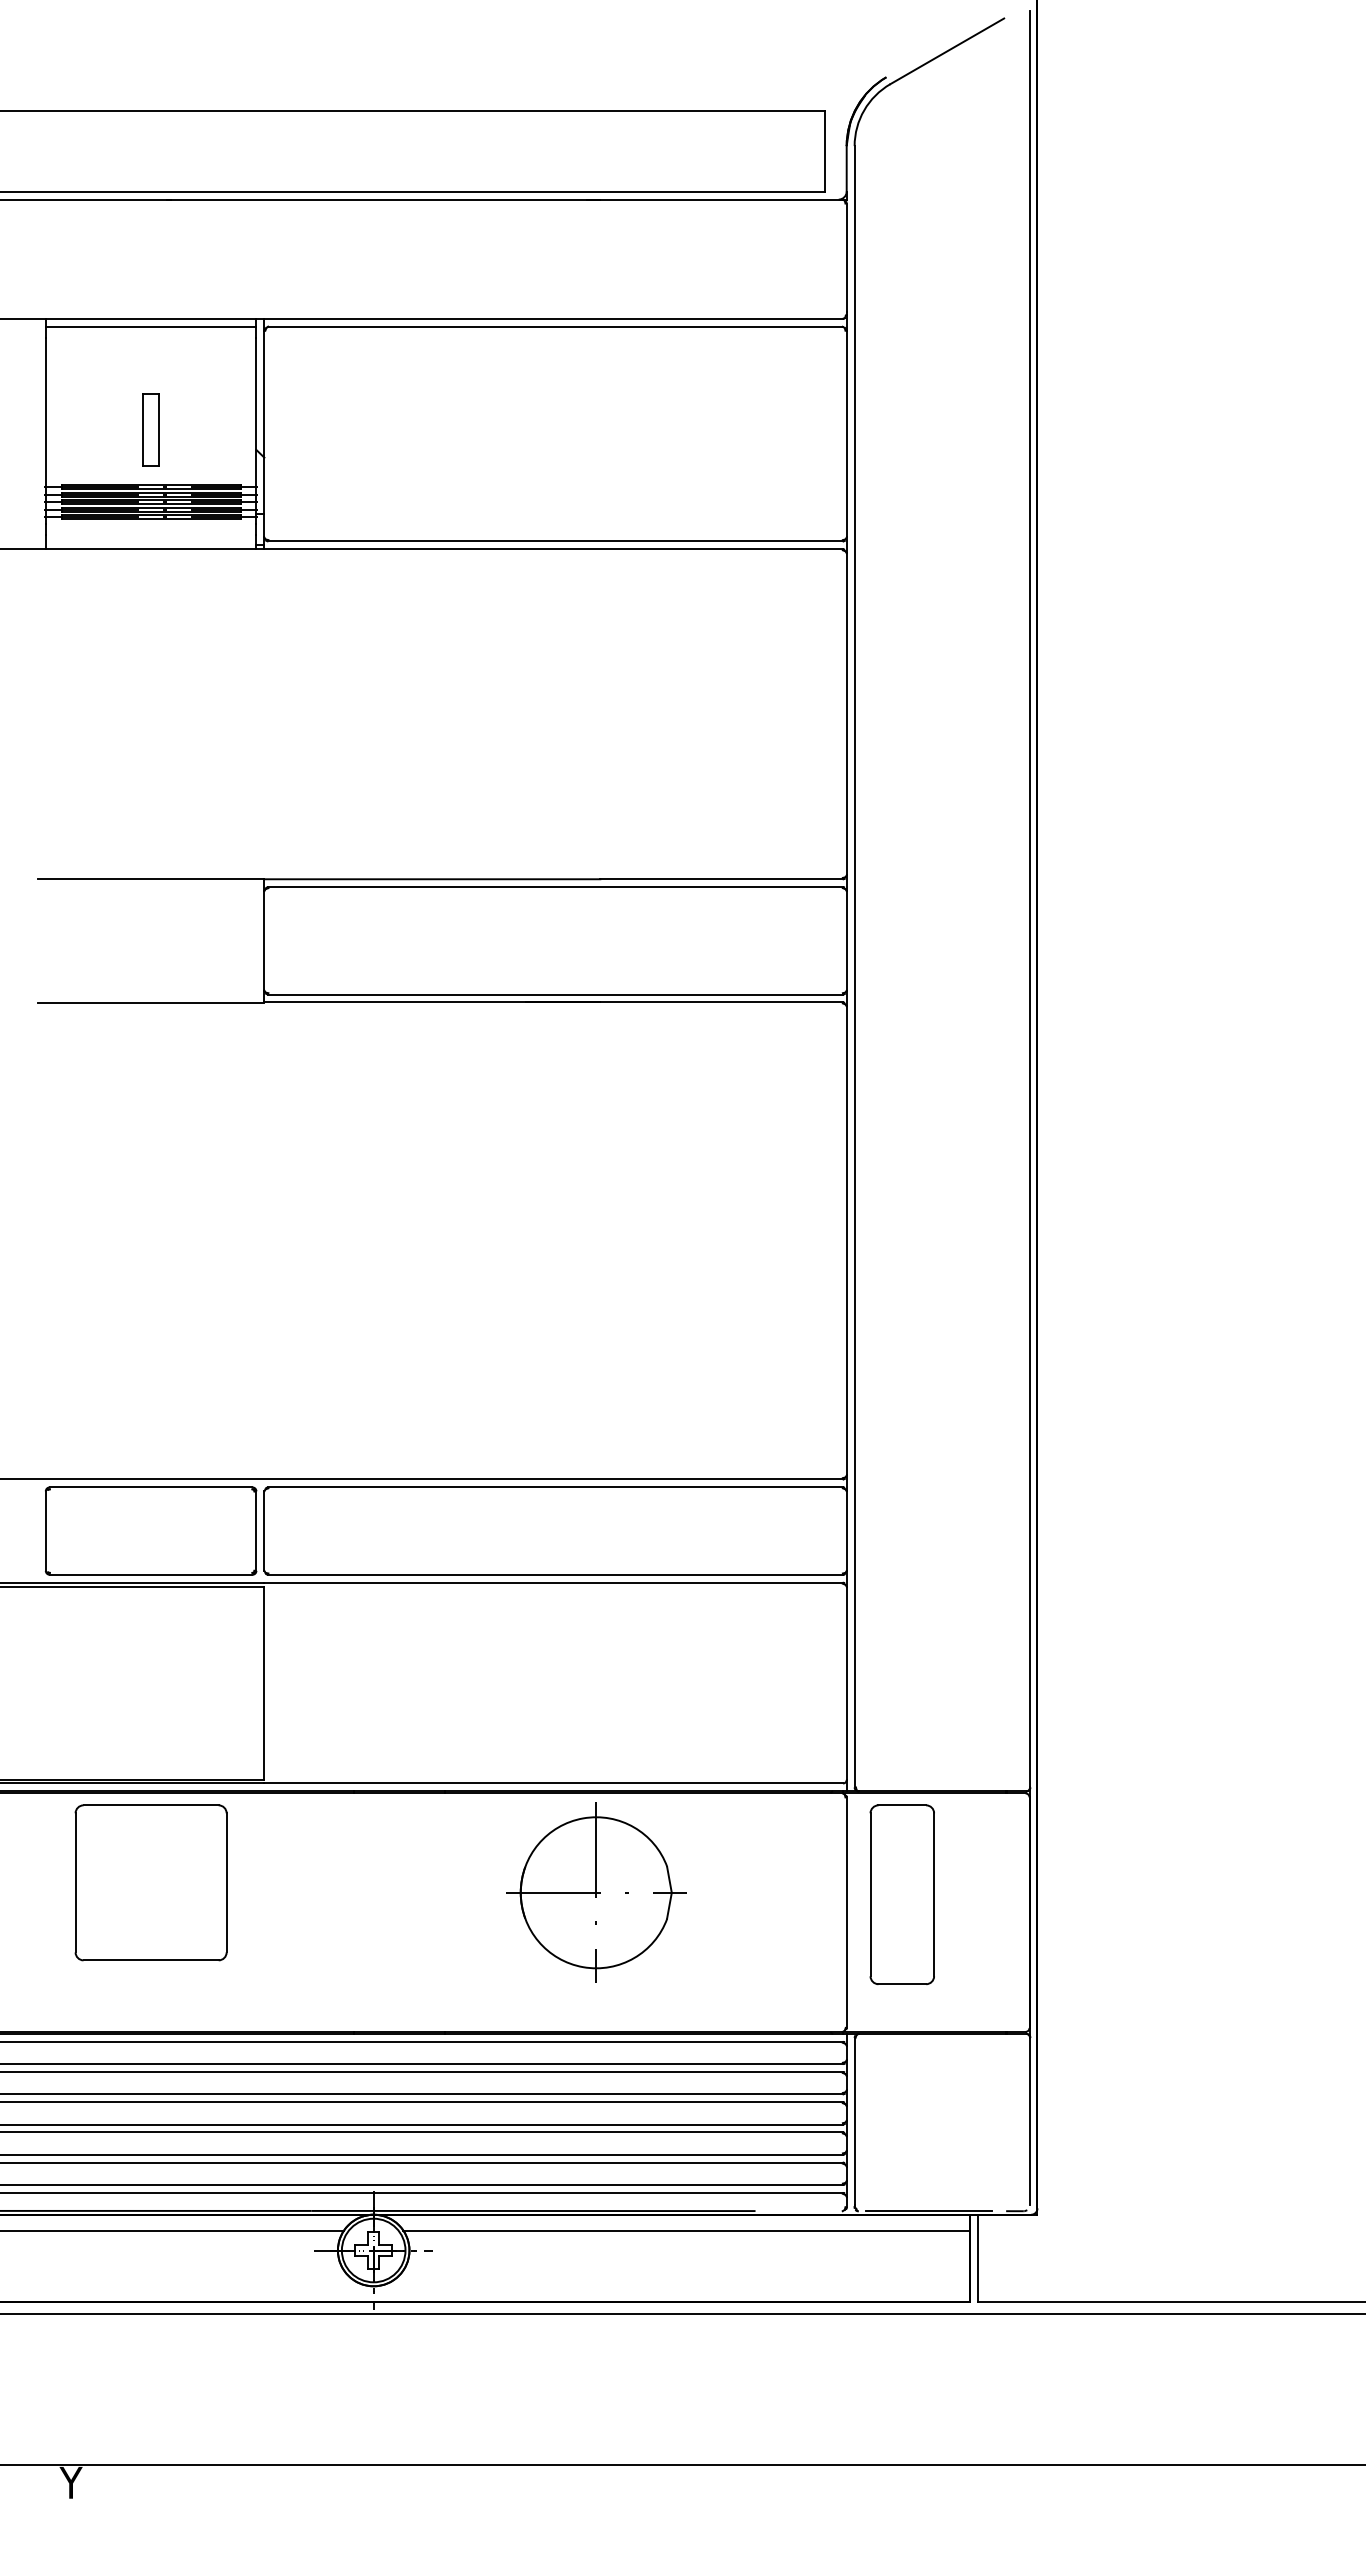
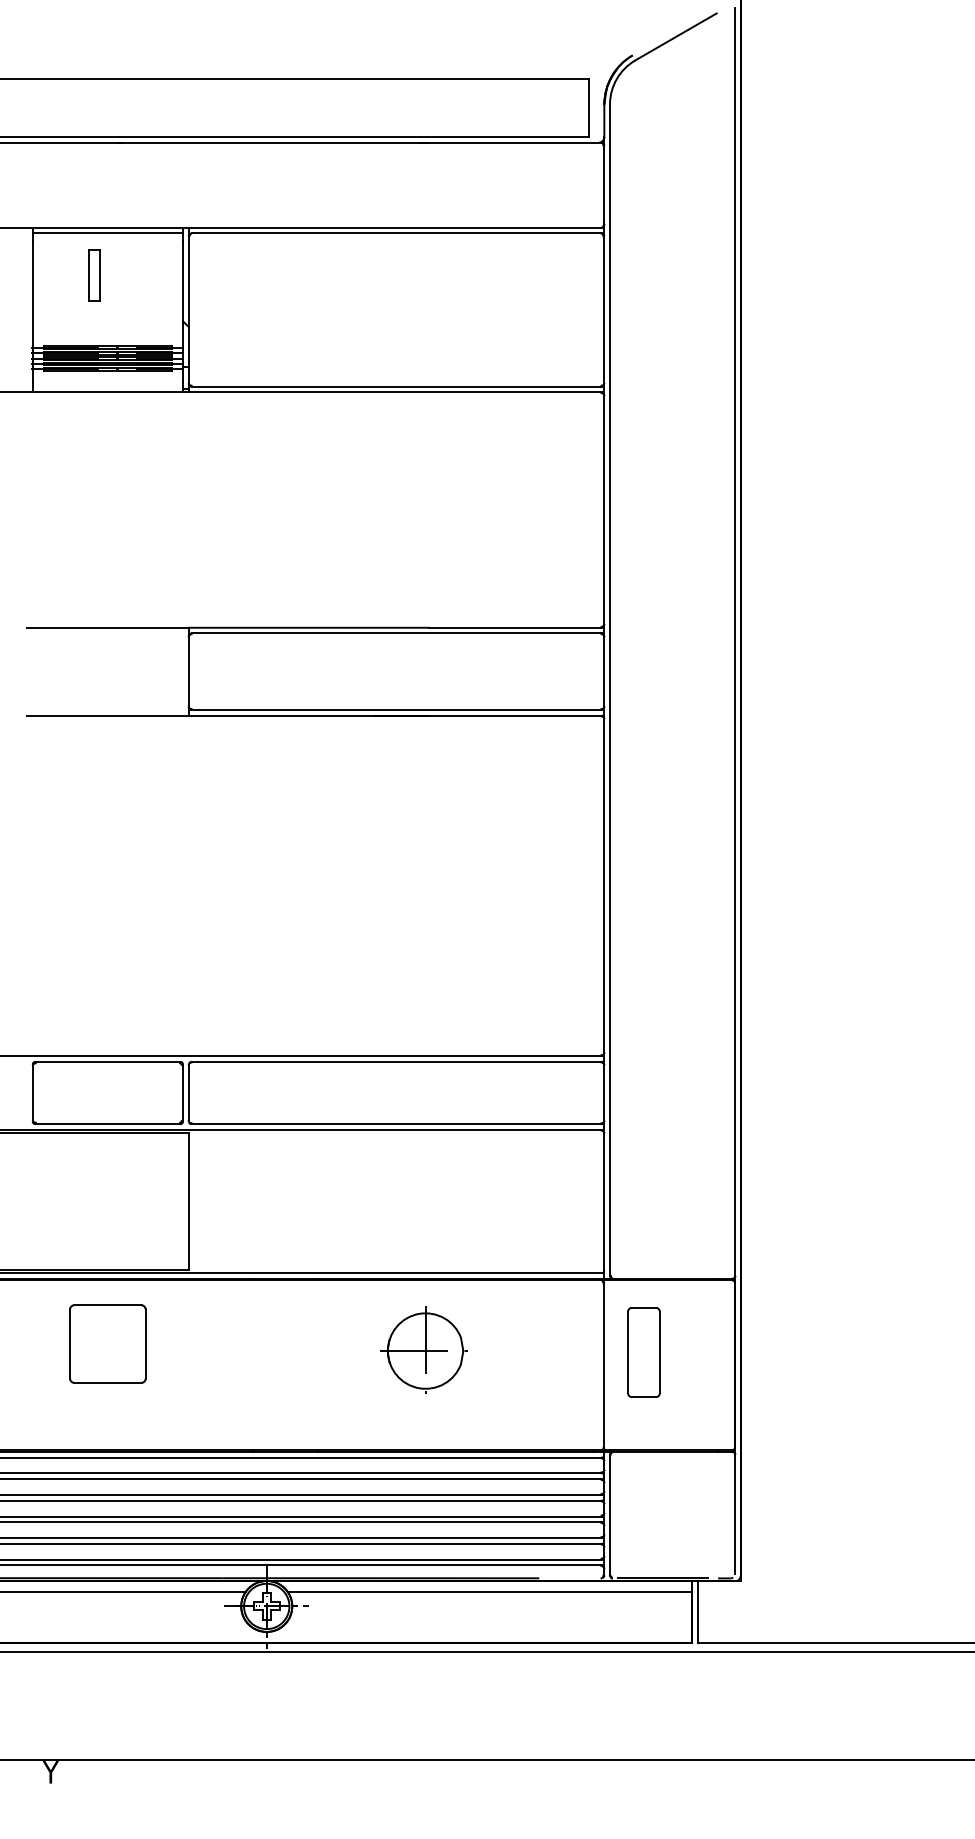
part: (150, 429) -> (93, 275), moved
part: (150, 1882) -> (107, 1343), size x0.7
part: (596, 1892) -> (425, 1350), size x0.7
part: (901, 1894) -> (643, 1352), size x0.7

